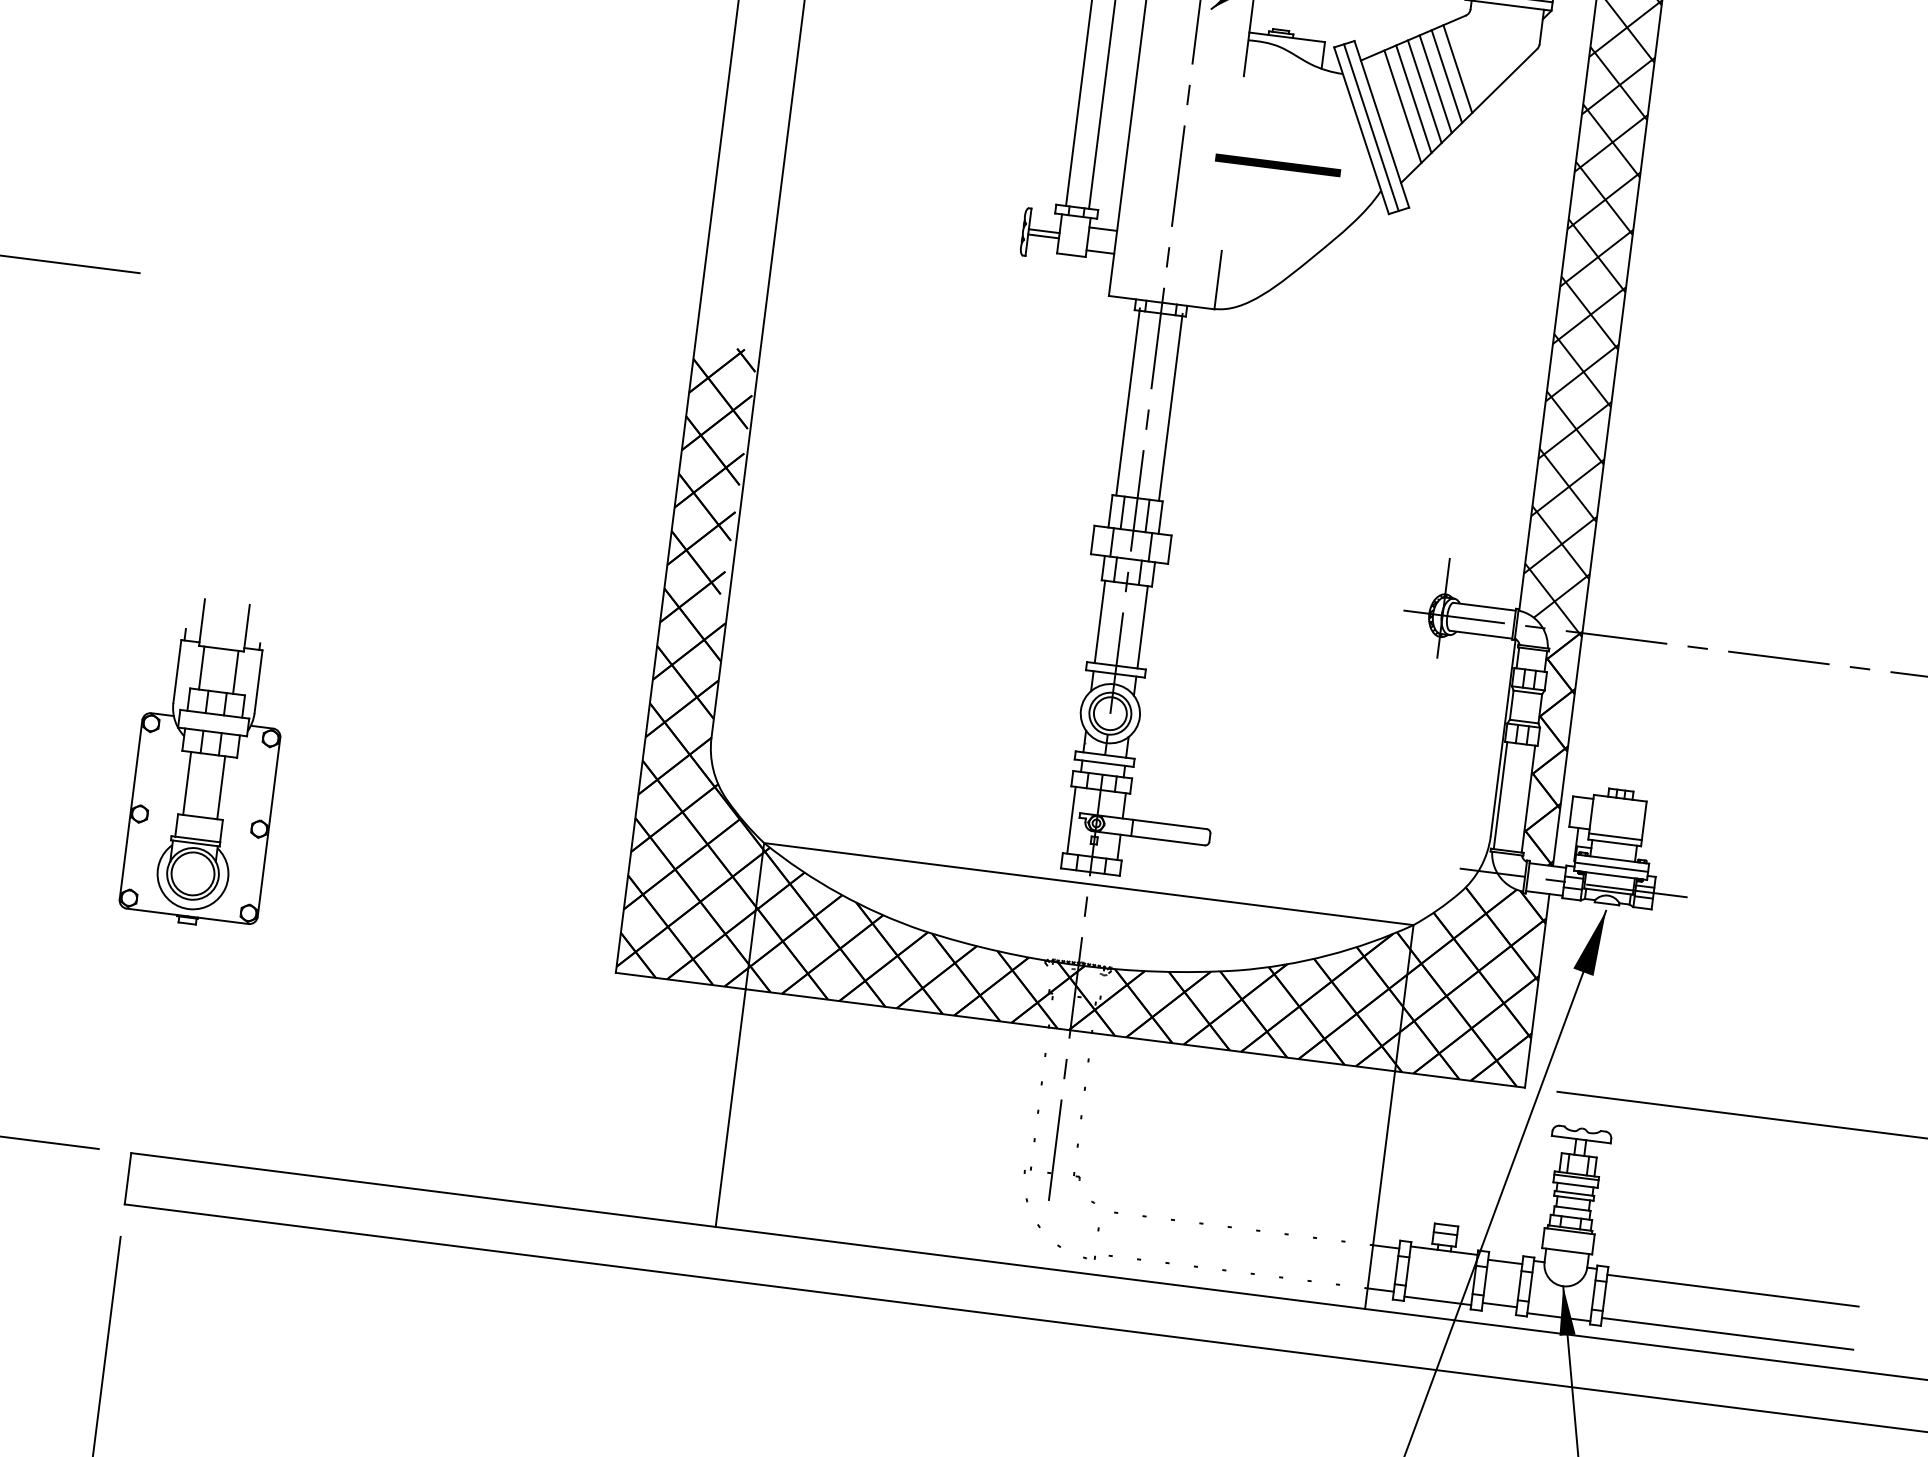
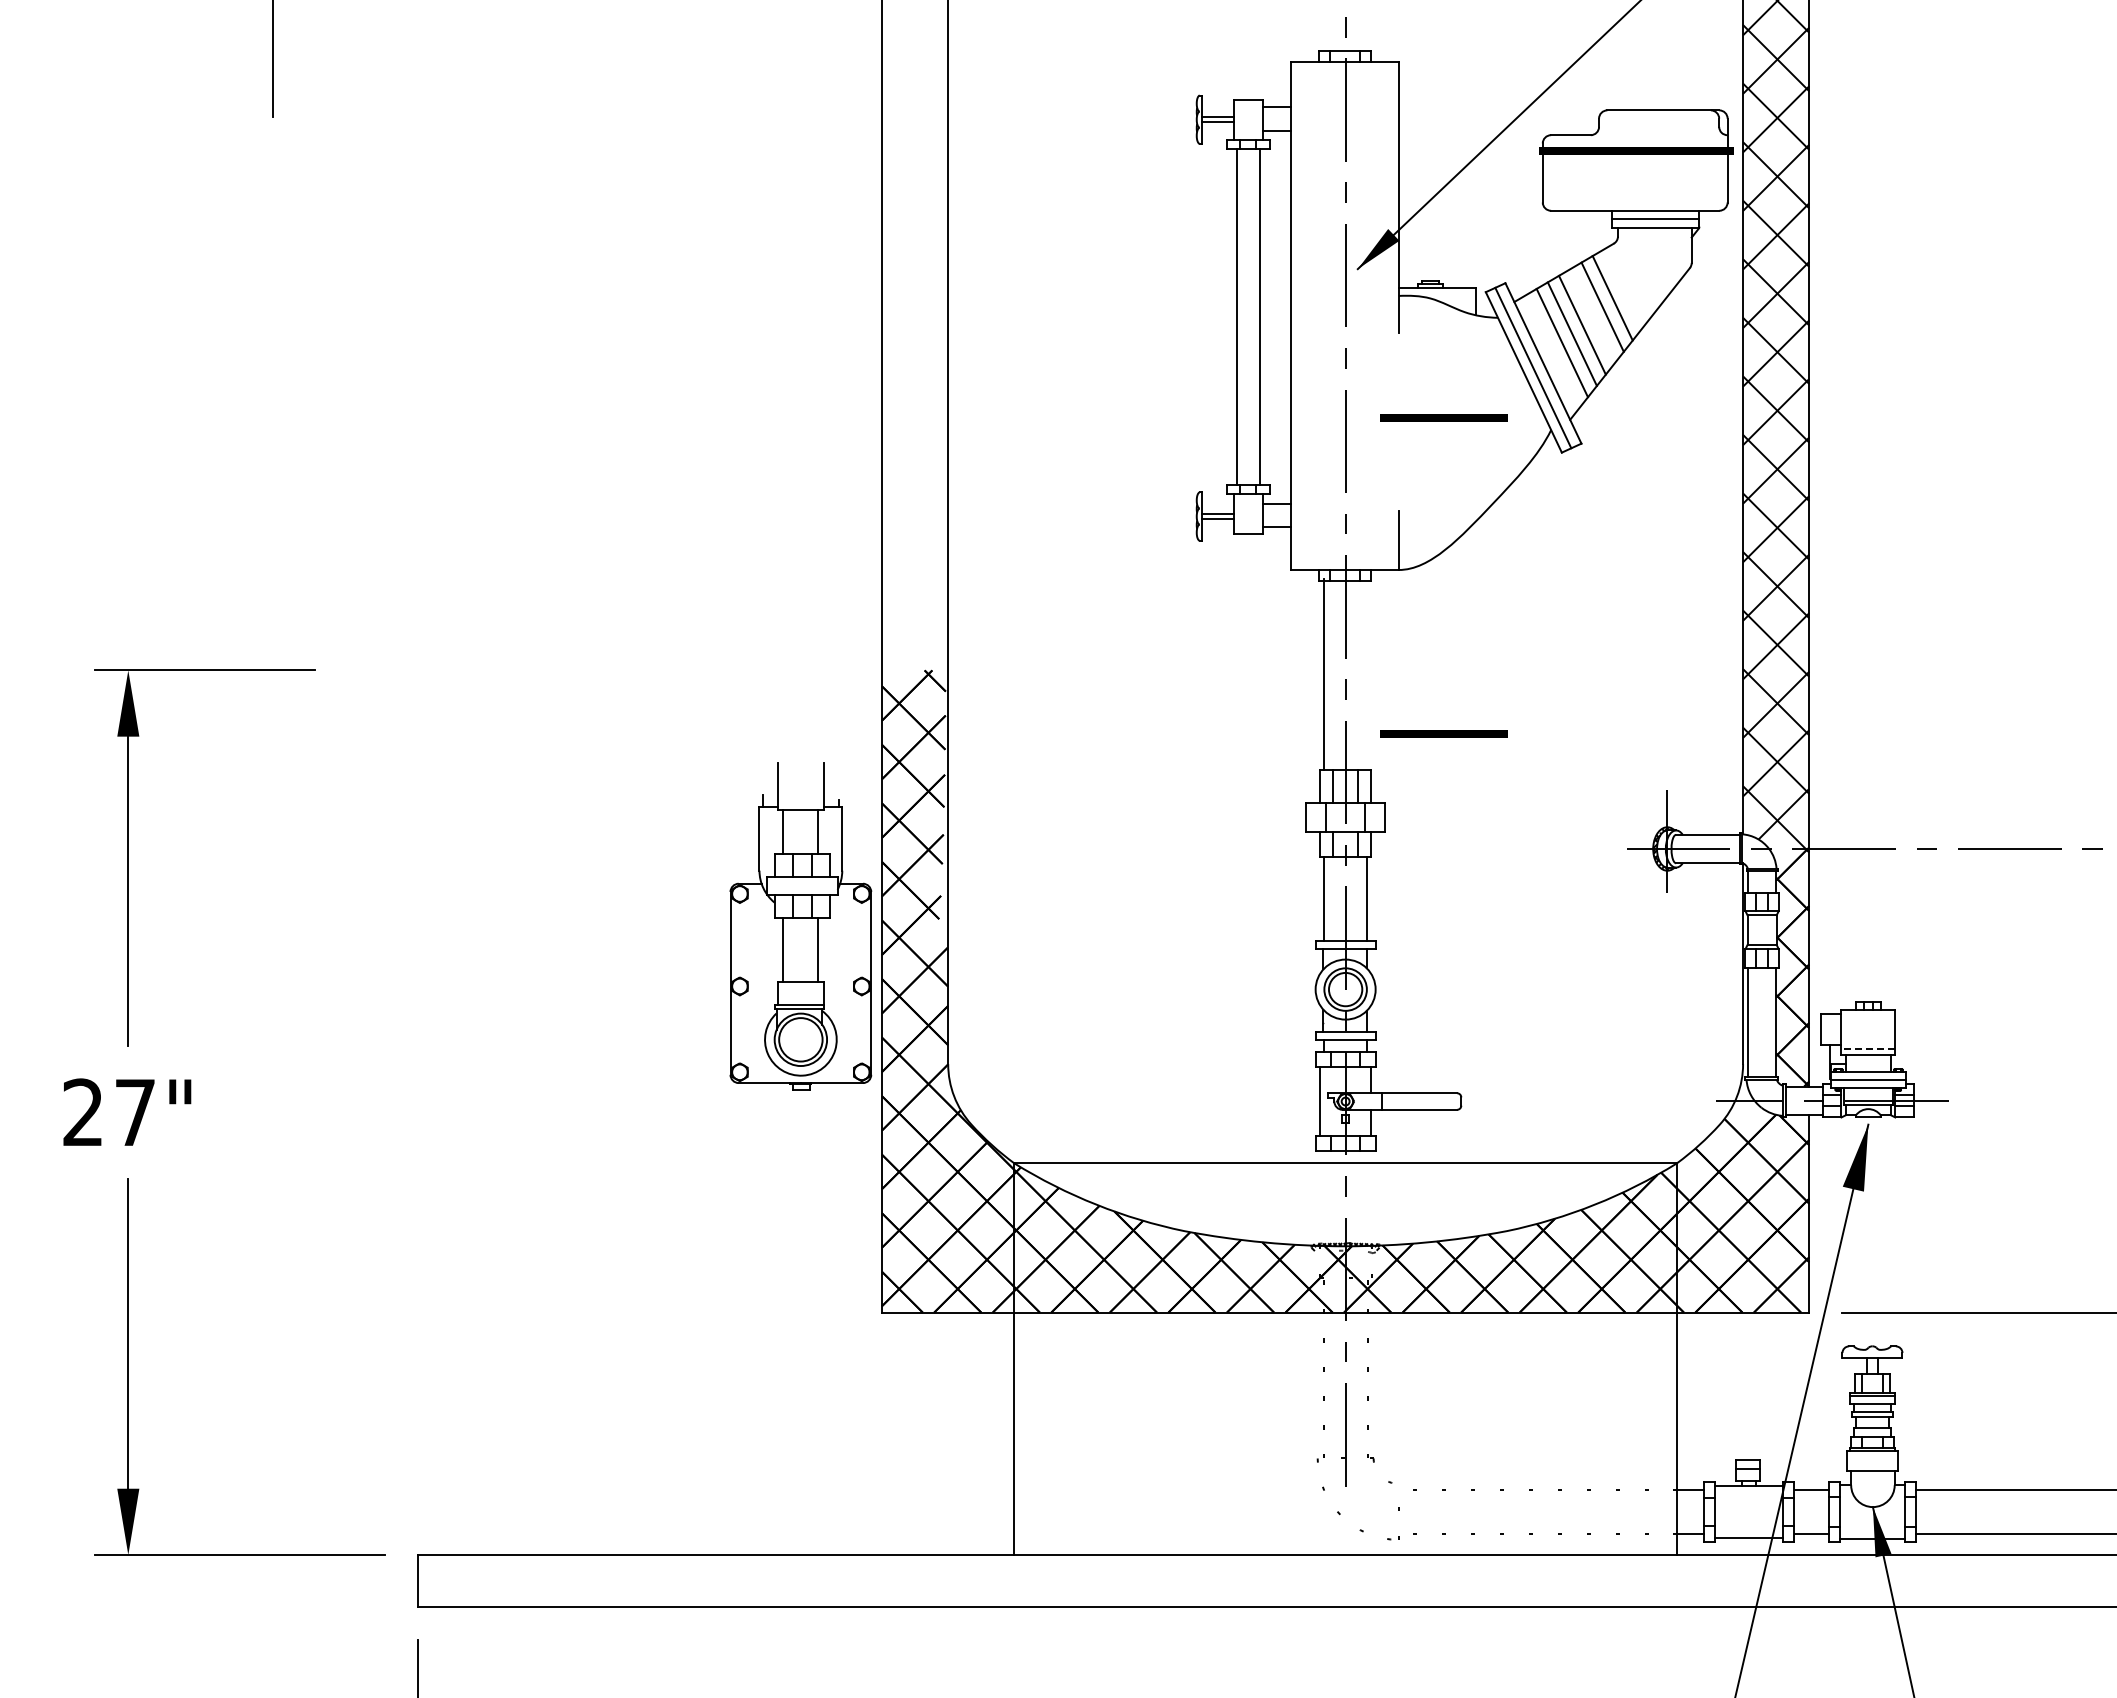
line: (1435, 84) -> (1592, 316), removed
line: (1170, 406) -> (1367, 673), removed
line: (1238, 474) -> (1443, 733), added
part: (206, 762) -> (800, 926), moved
line: (1615, 837) -> (1868, 1049), solid -> dashed

